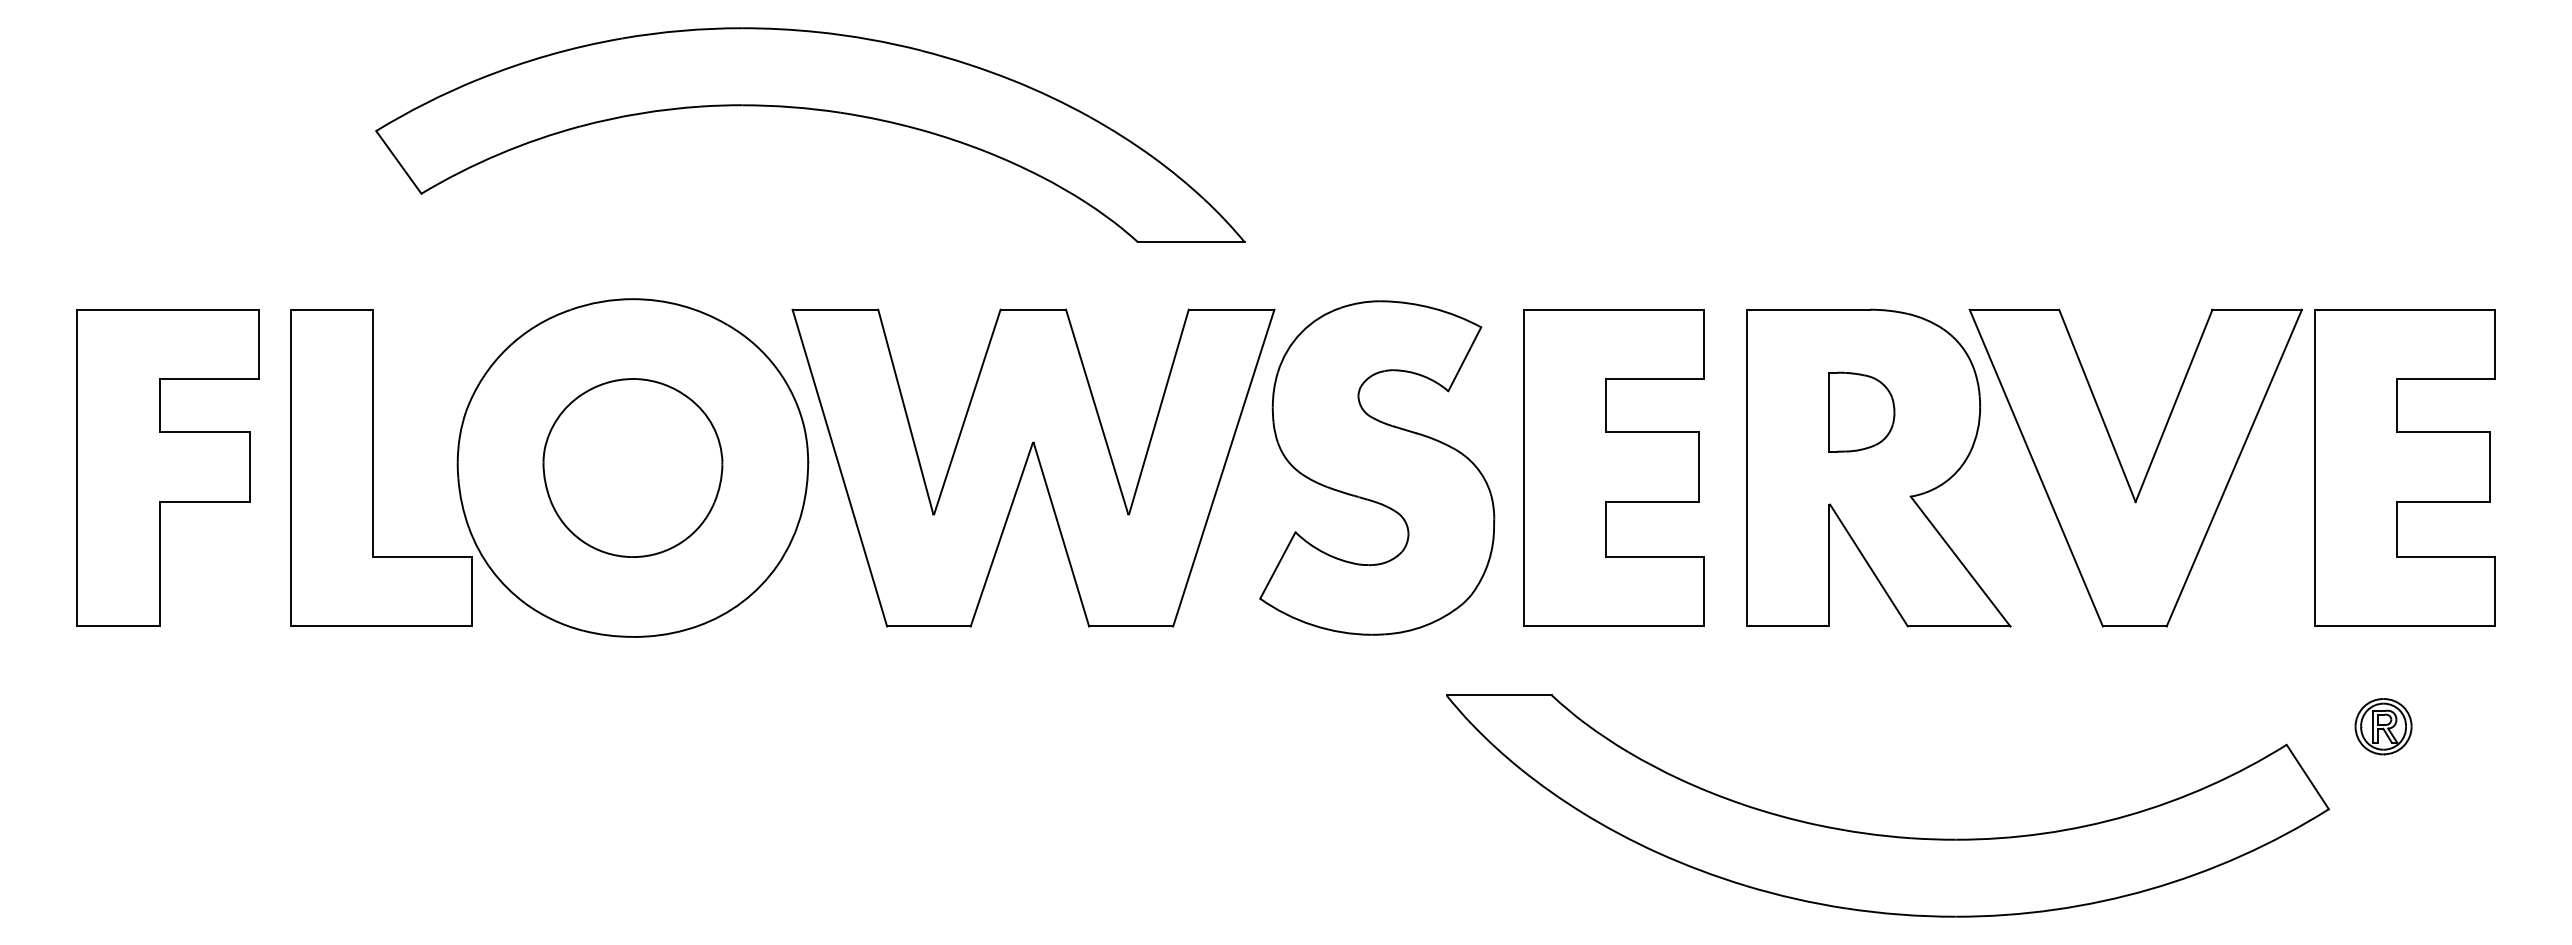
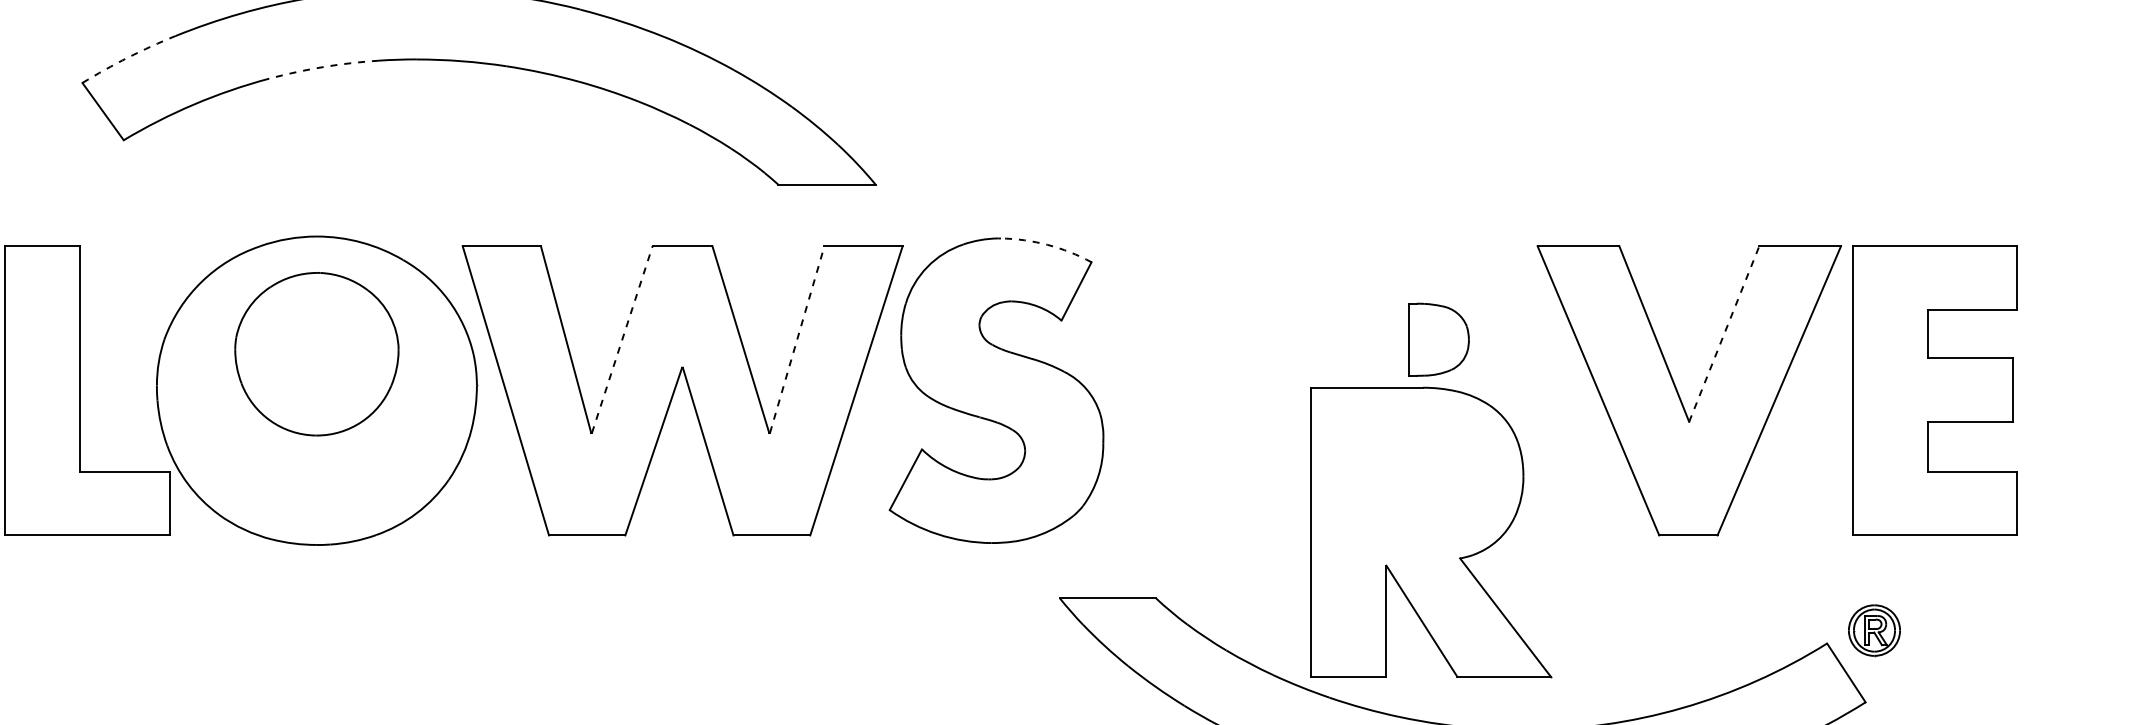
arc: (426, 103) -> (128, 57), solid -> dashed
arc: (640, 113) -> (323, 66), solid -> dashed
arc: (1433, 308) -> (1047, 245), solid -> dashed
line: (2174, 405) -> (1724, 333), solid -> dashed
line: (967, 412) -> (622, 340), solid -> dashed
line: (1158, 412) -> (796, 340), solid -> dashed
part: (632, 467) -> (316, 353), moved
part: (1613, 467) -> (1212, 390), removed
part: (1878, 467) -> (1430, 531), moved
part: (2383, 726) -> (1874, 630), moved

